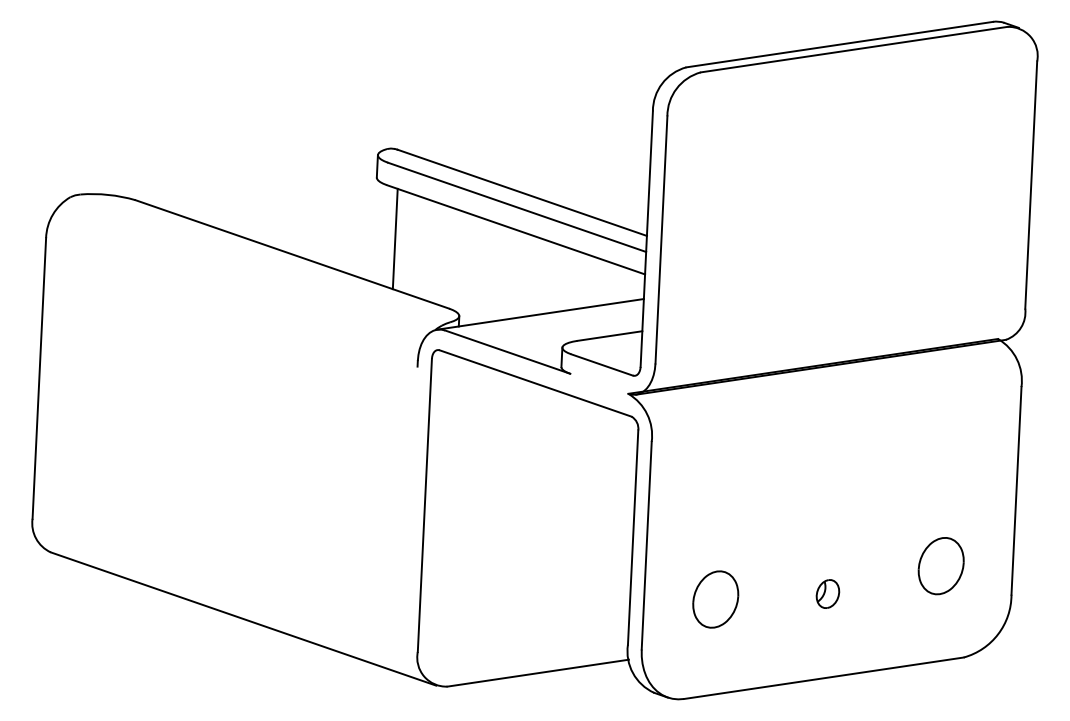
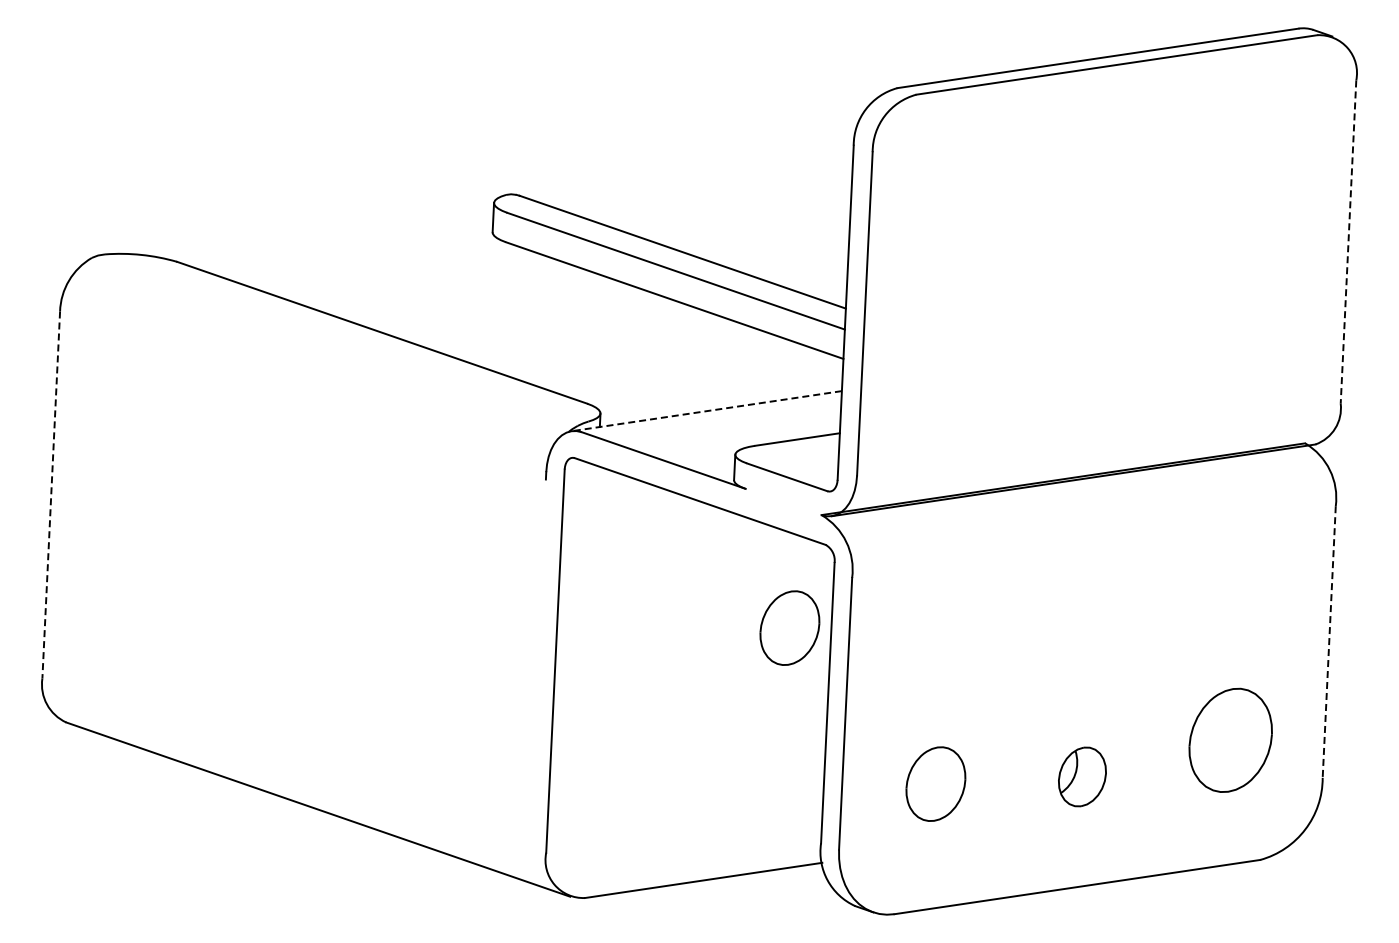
line: (1031, 185) -> (1348, 242), solid -> dashed
line: (395, 238) -> (516, 312), removed
line: (540, 314) -> (706, 411), solid -> dashed
line: (39, 378) -> (51, 495), solid -> dashed
part: (603, 479) -> (789, 627), added
line: (1016, 491) -> (1329, 642), solid -> dashed
part: (941, 566) -> (1230, 740), size x1.4
part: (827, 593) -> (1082, 776), size x1.6

